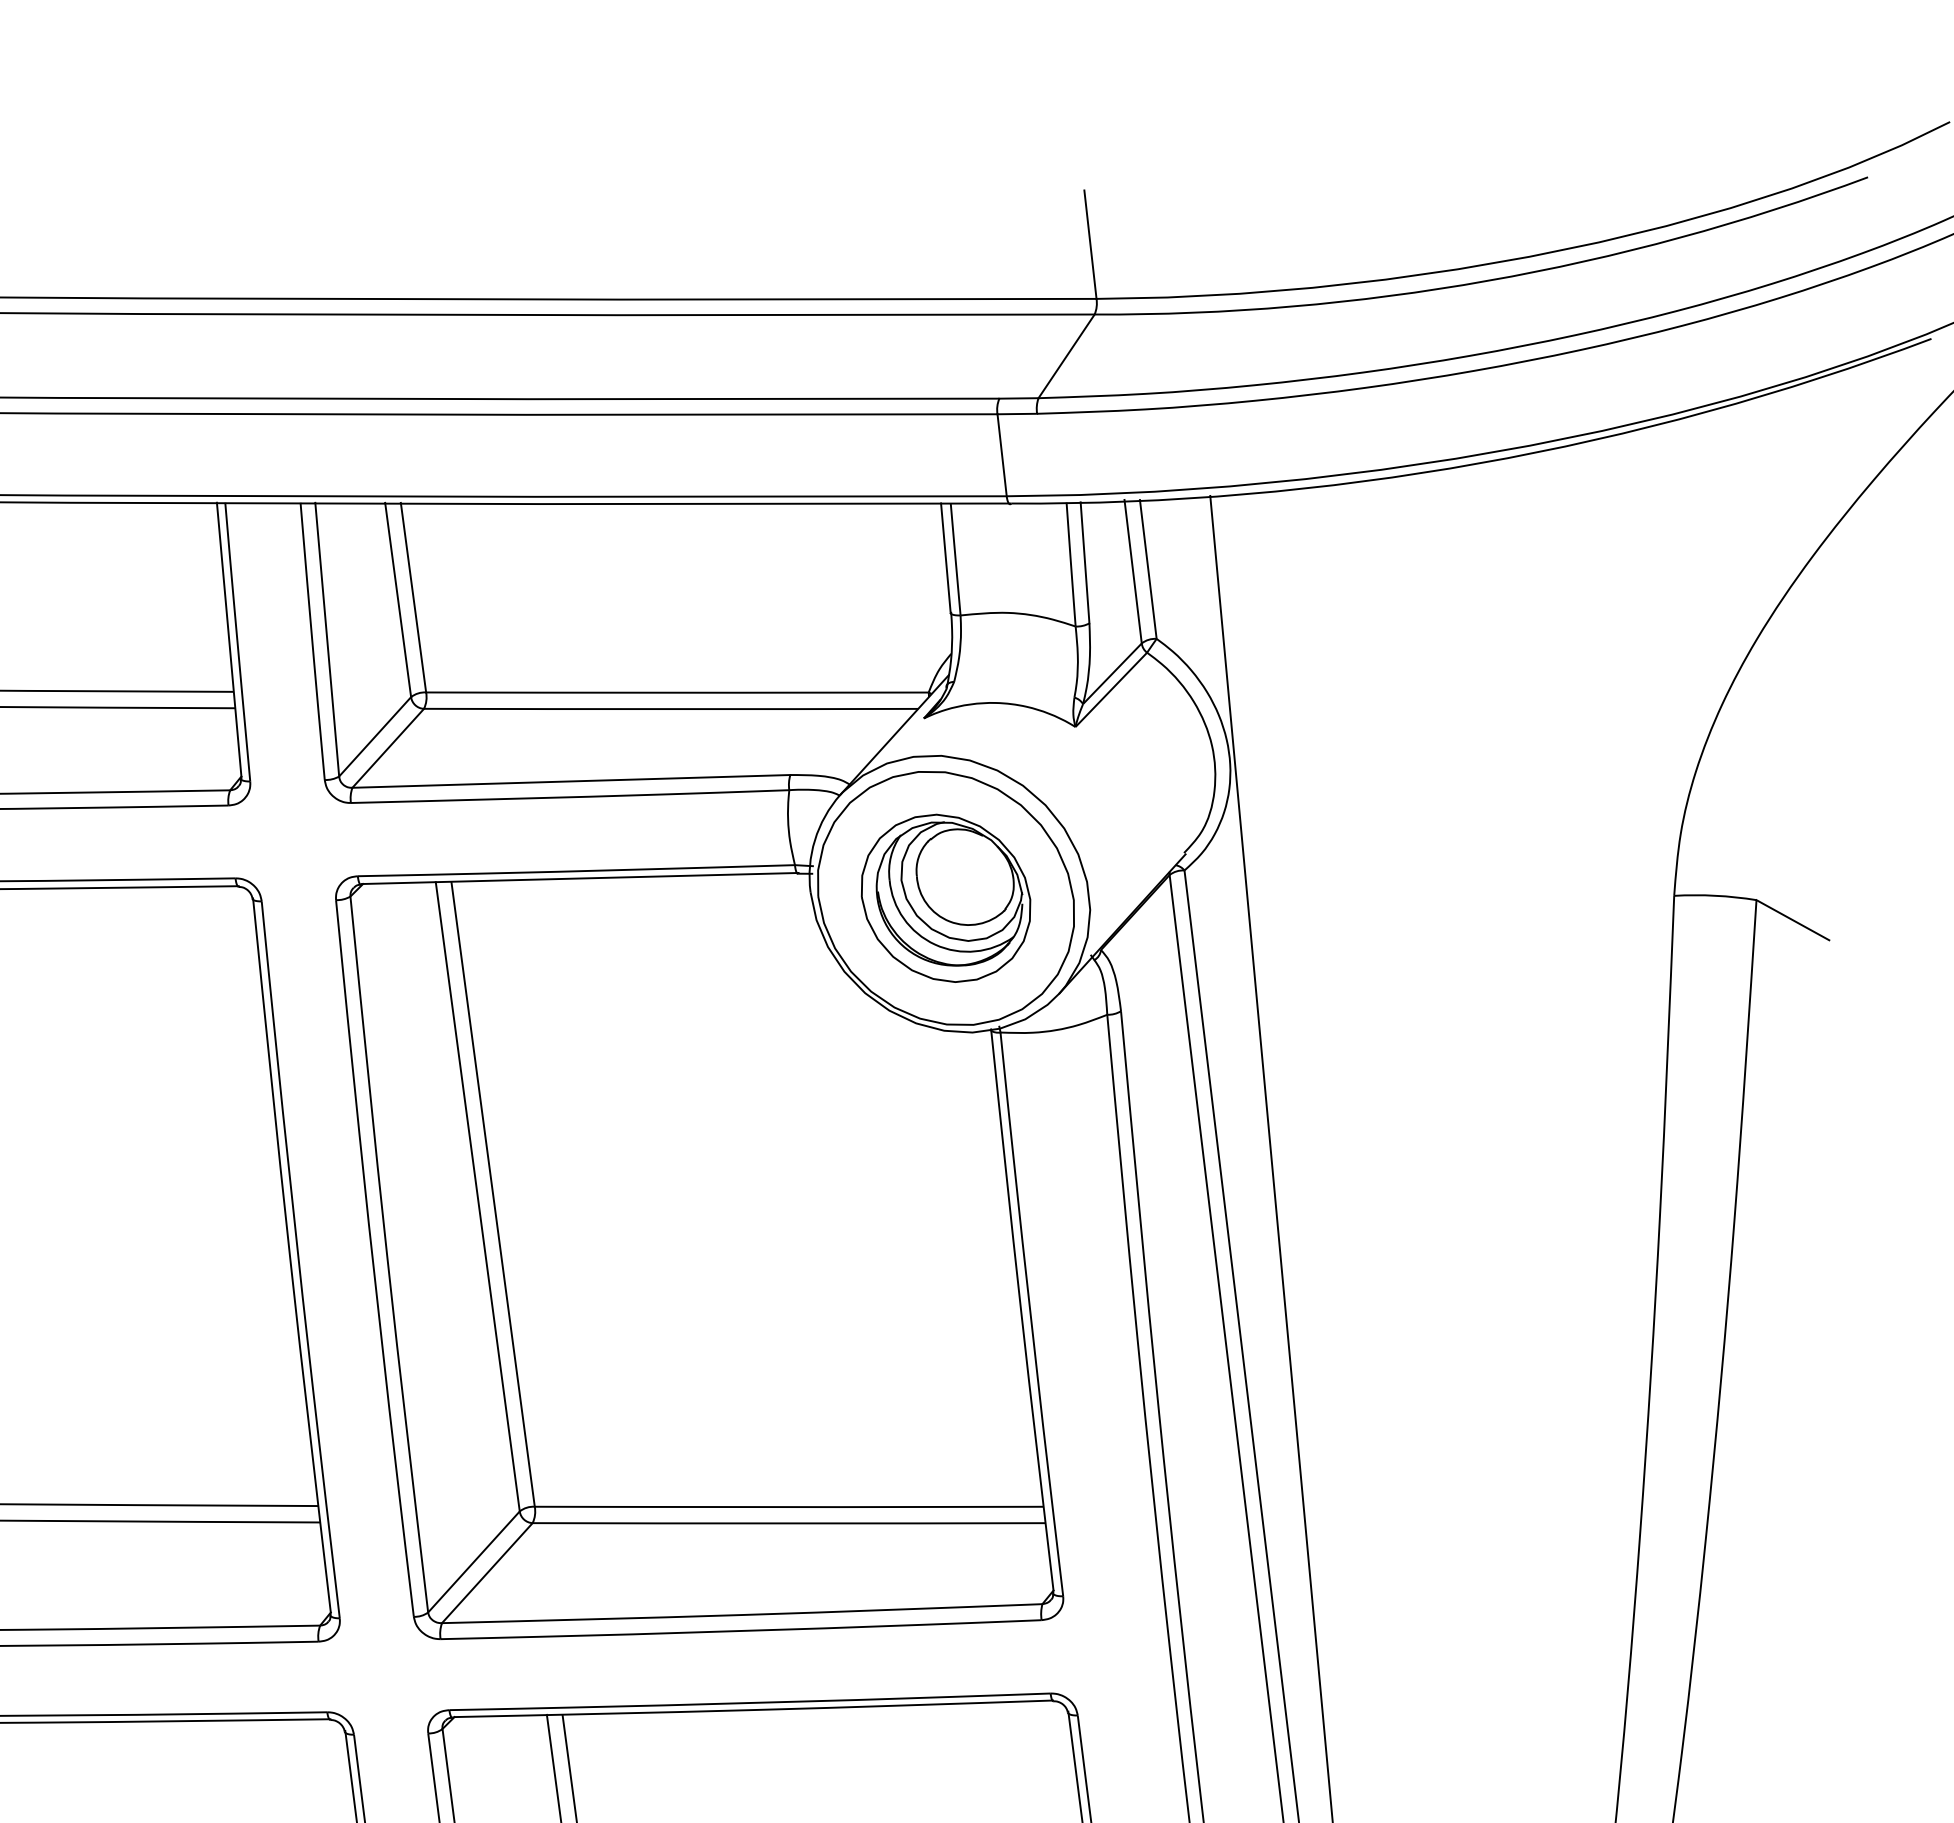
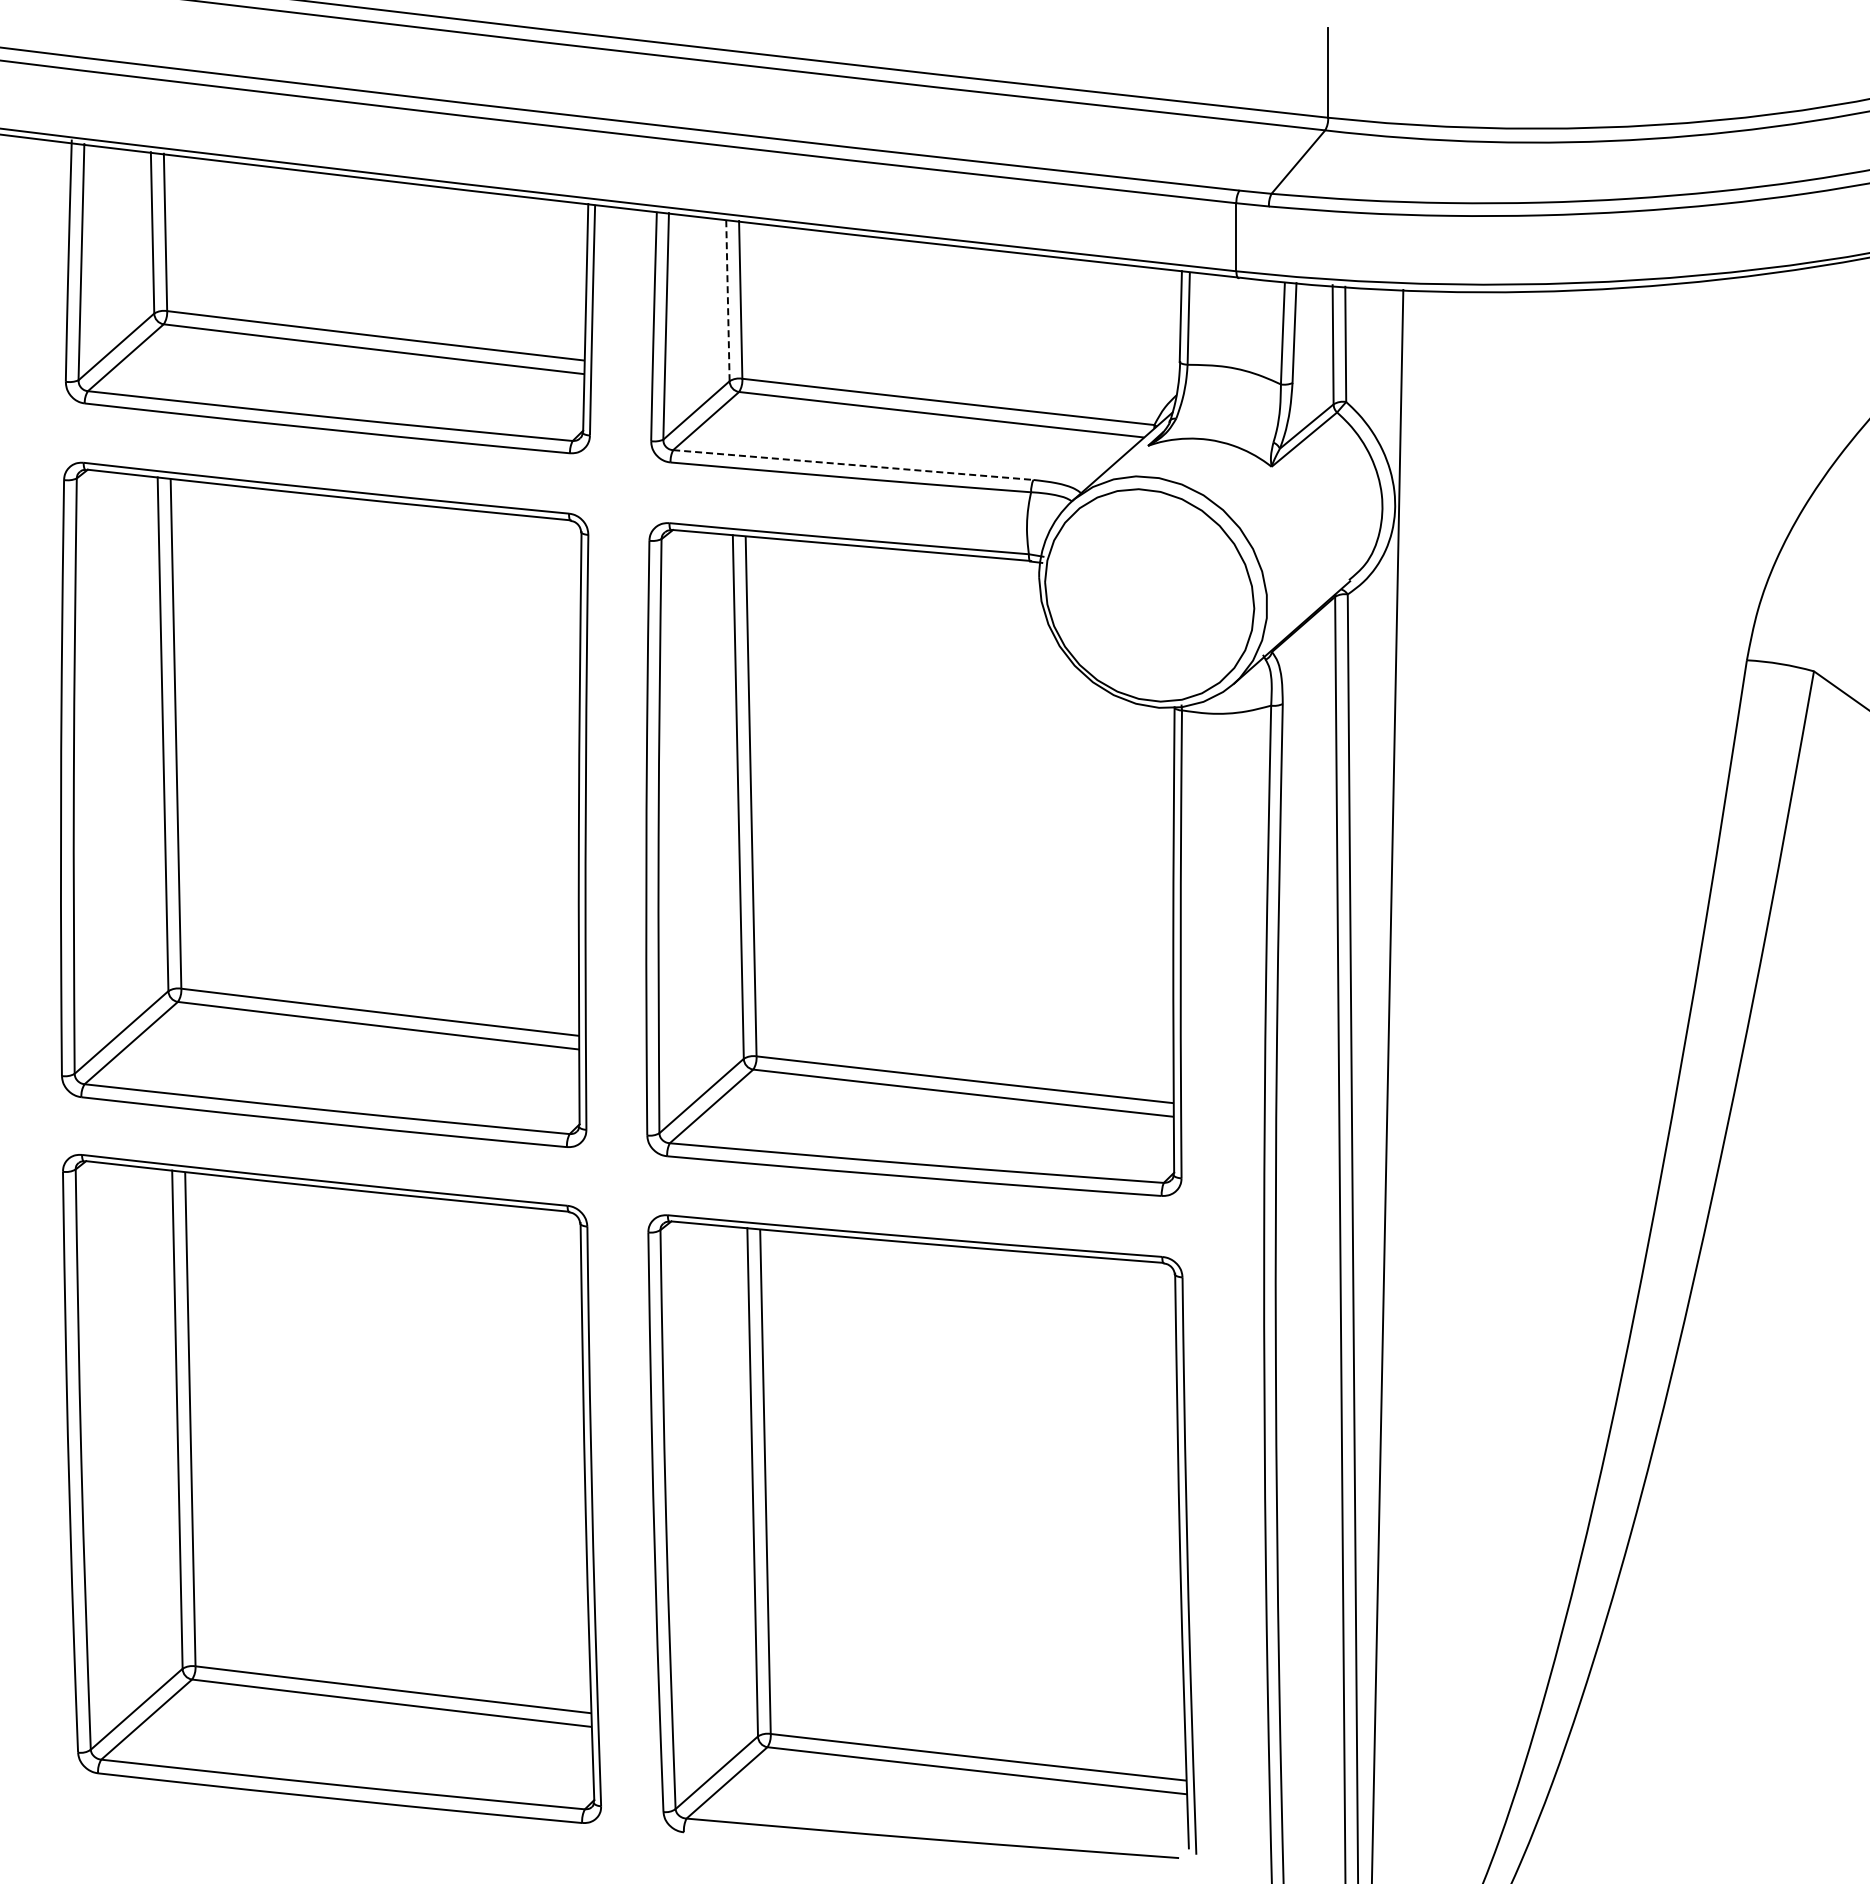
line: (397, 600) -> (727, 300), solid -> dashed
line: (571, 781) -> (853, 465), solid -> dashed
part: (945, 898) -> (1149, 595), removed

